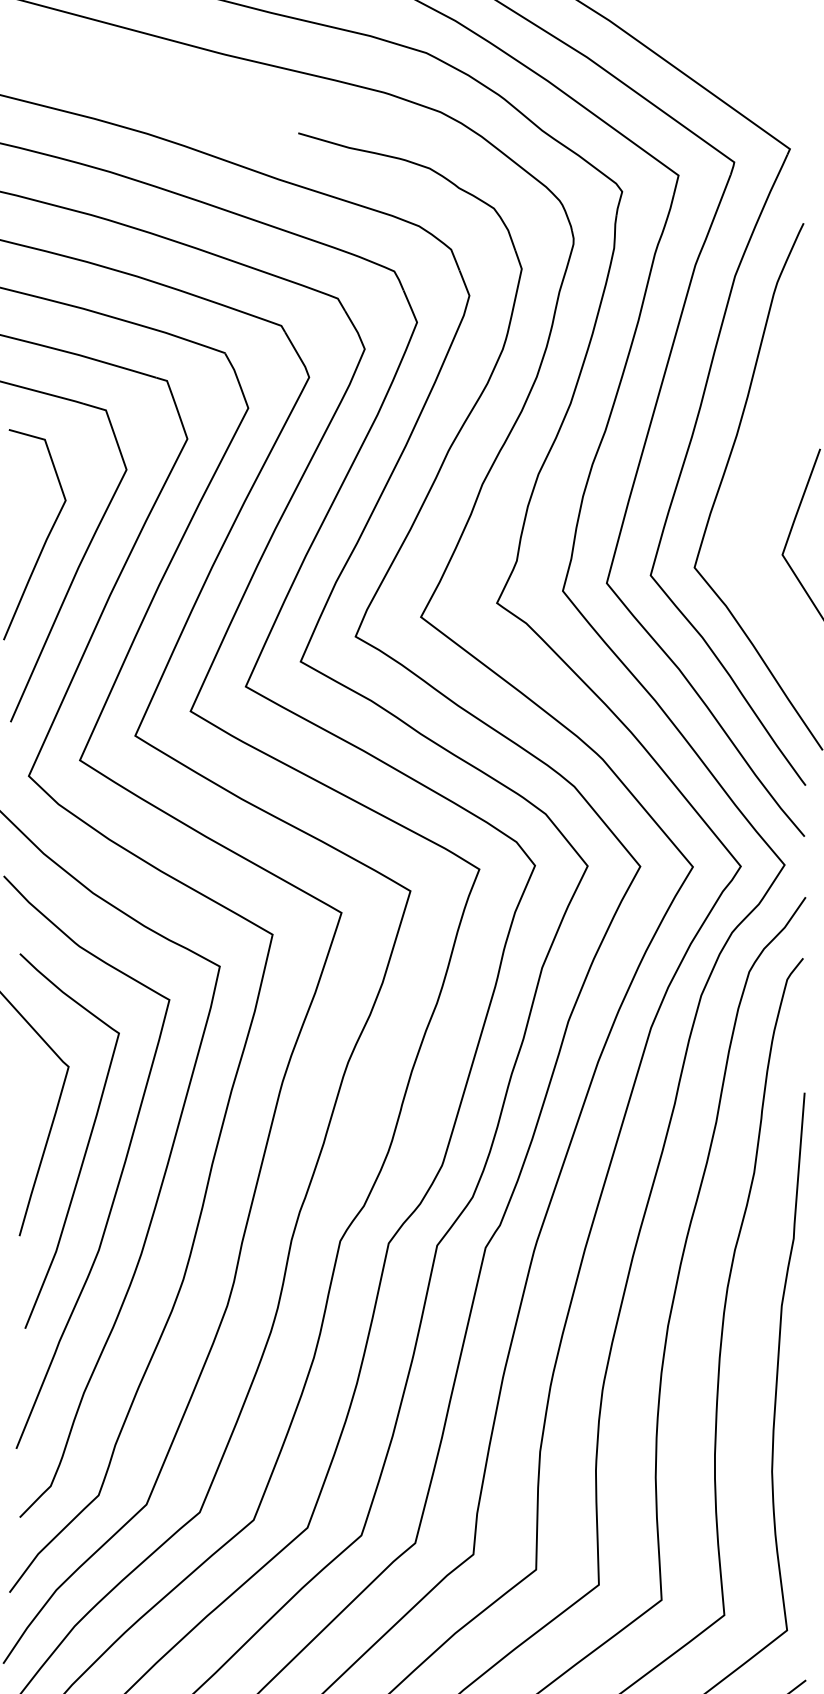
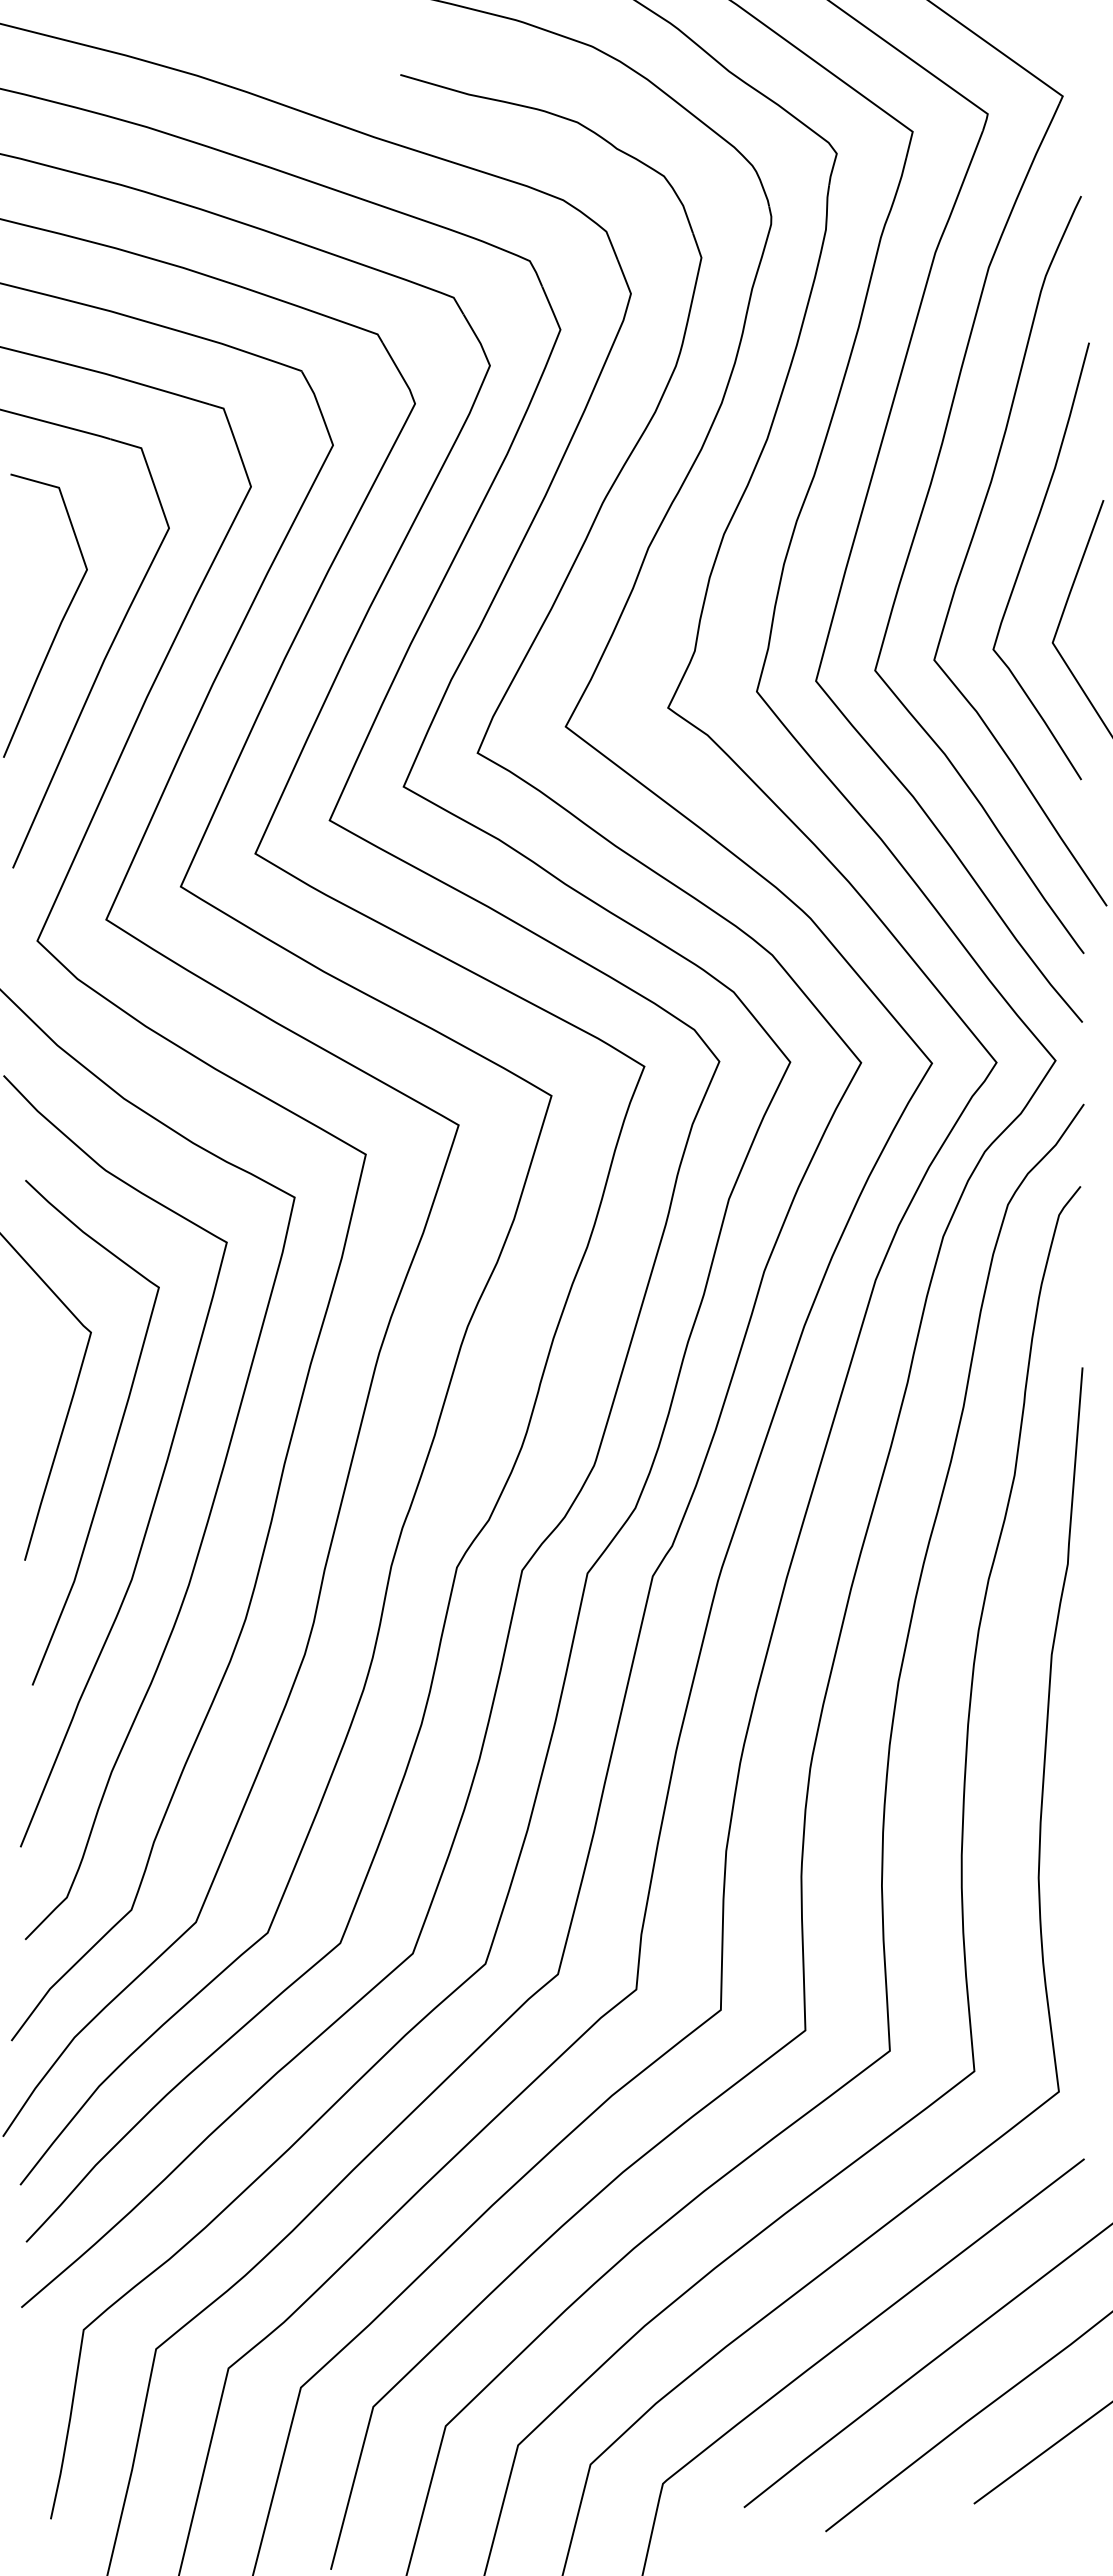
curve: (763, 489) -> (1026, 554), added

